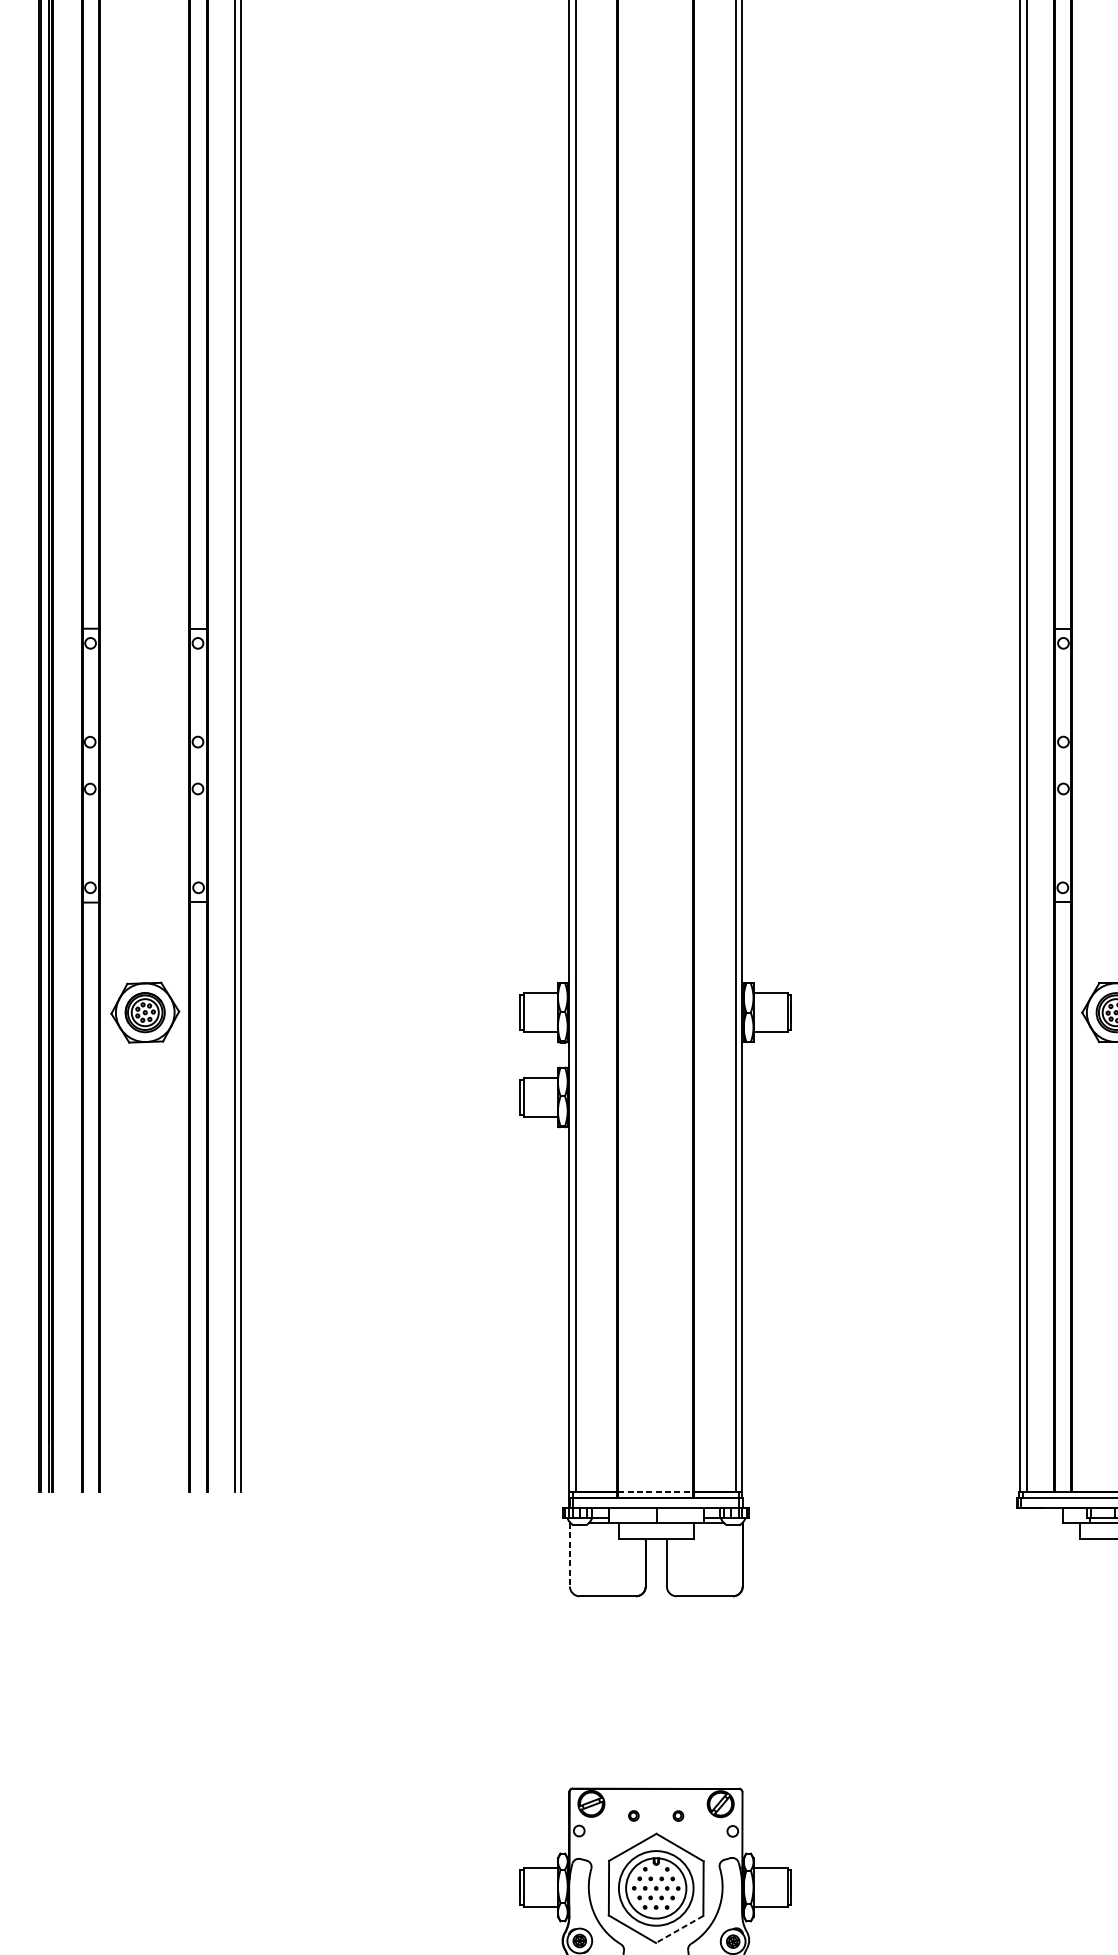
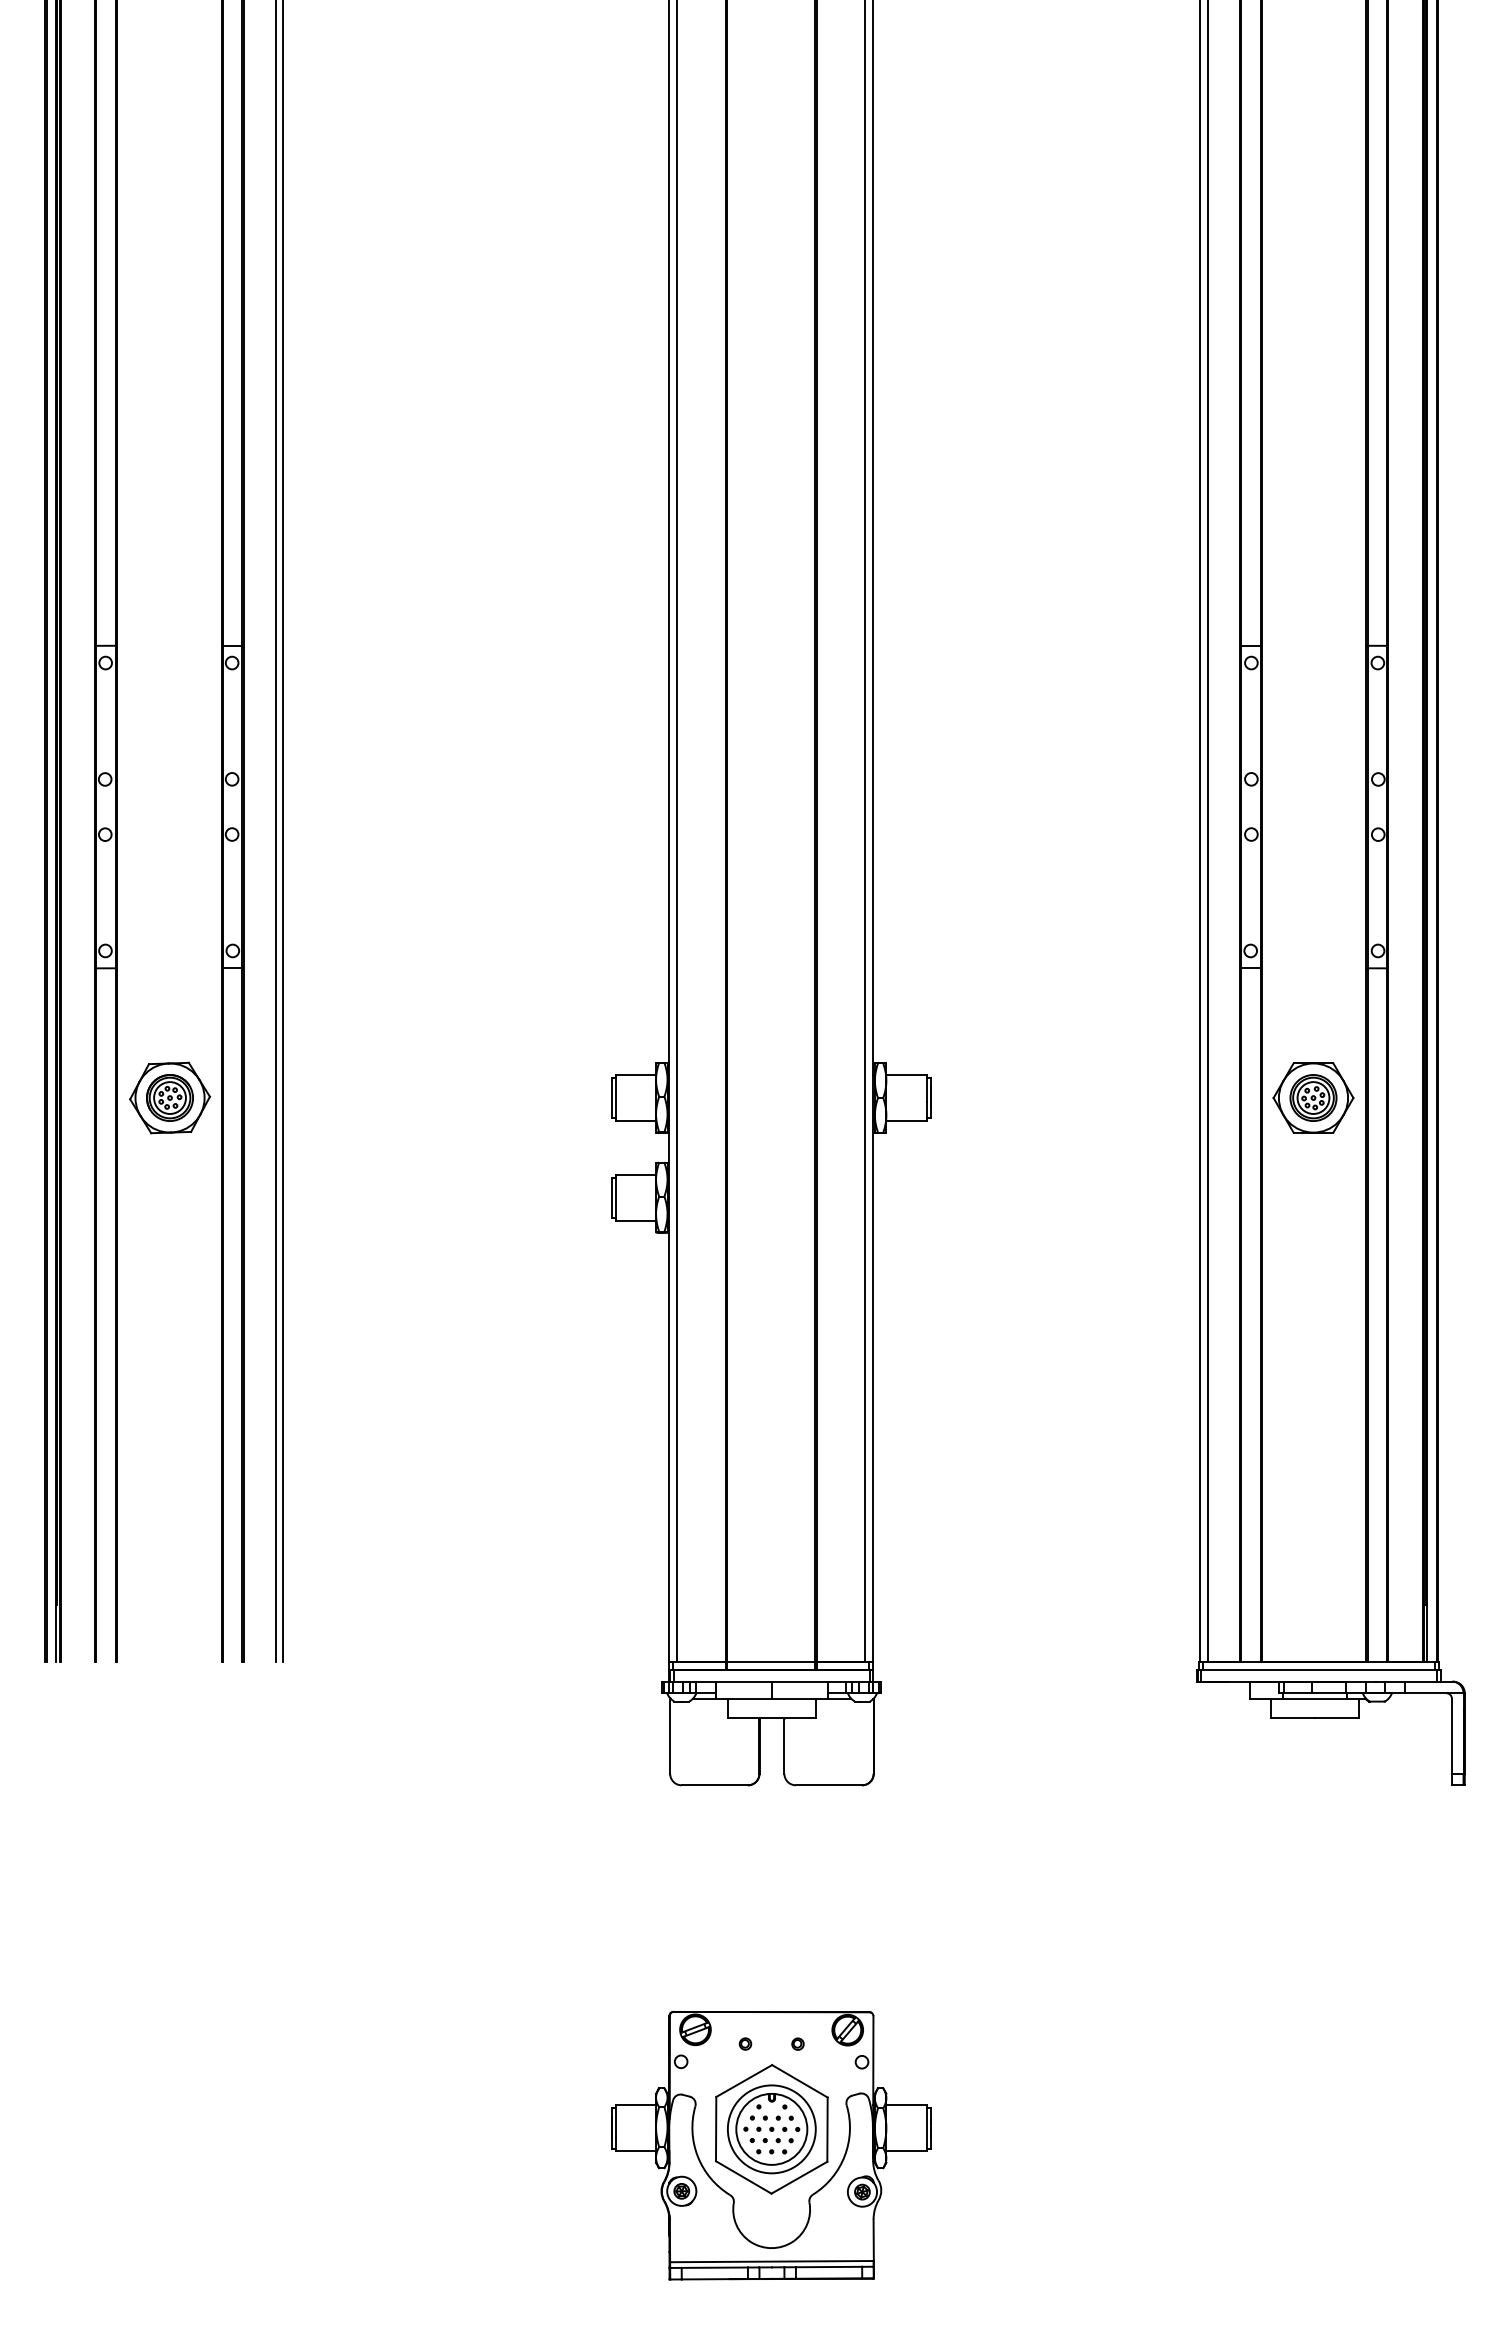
line: (655, 1491) -> (771, 1662), dashed -> solid
line: (570, 1554) -> (670, 1736), dashed -> solid
line: (678, 1929) -> (798, 2177), dashed -> solid

